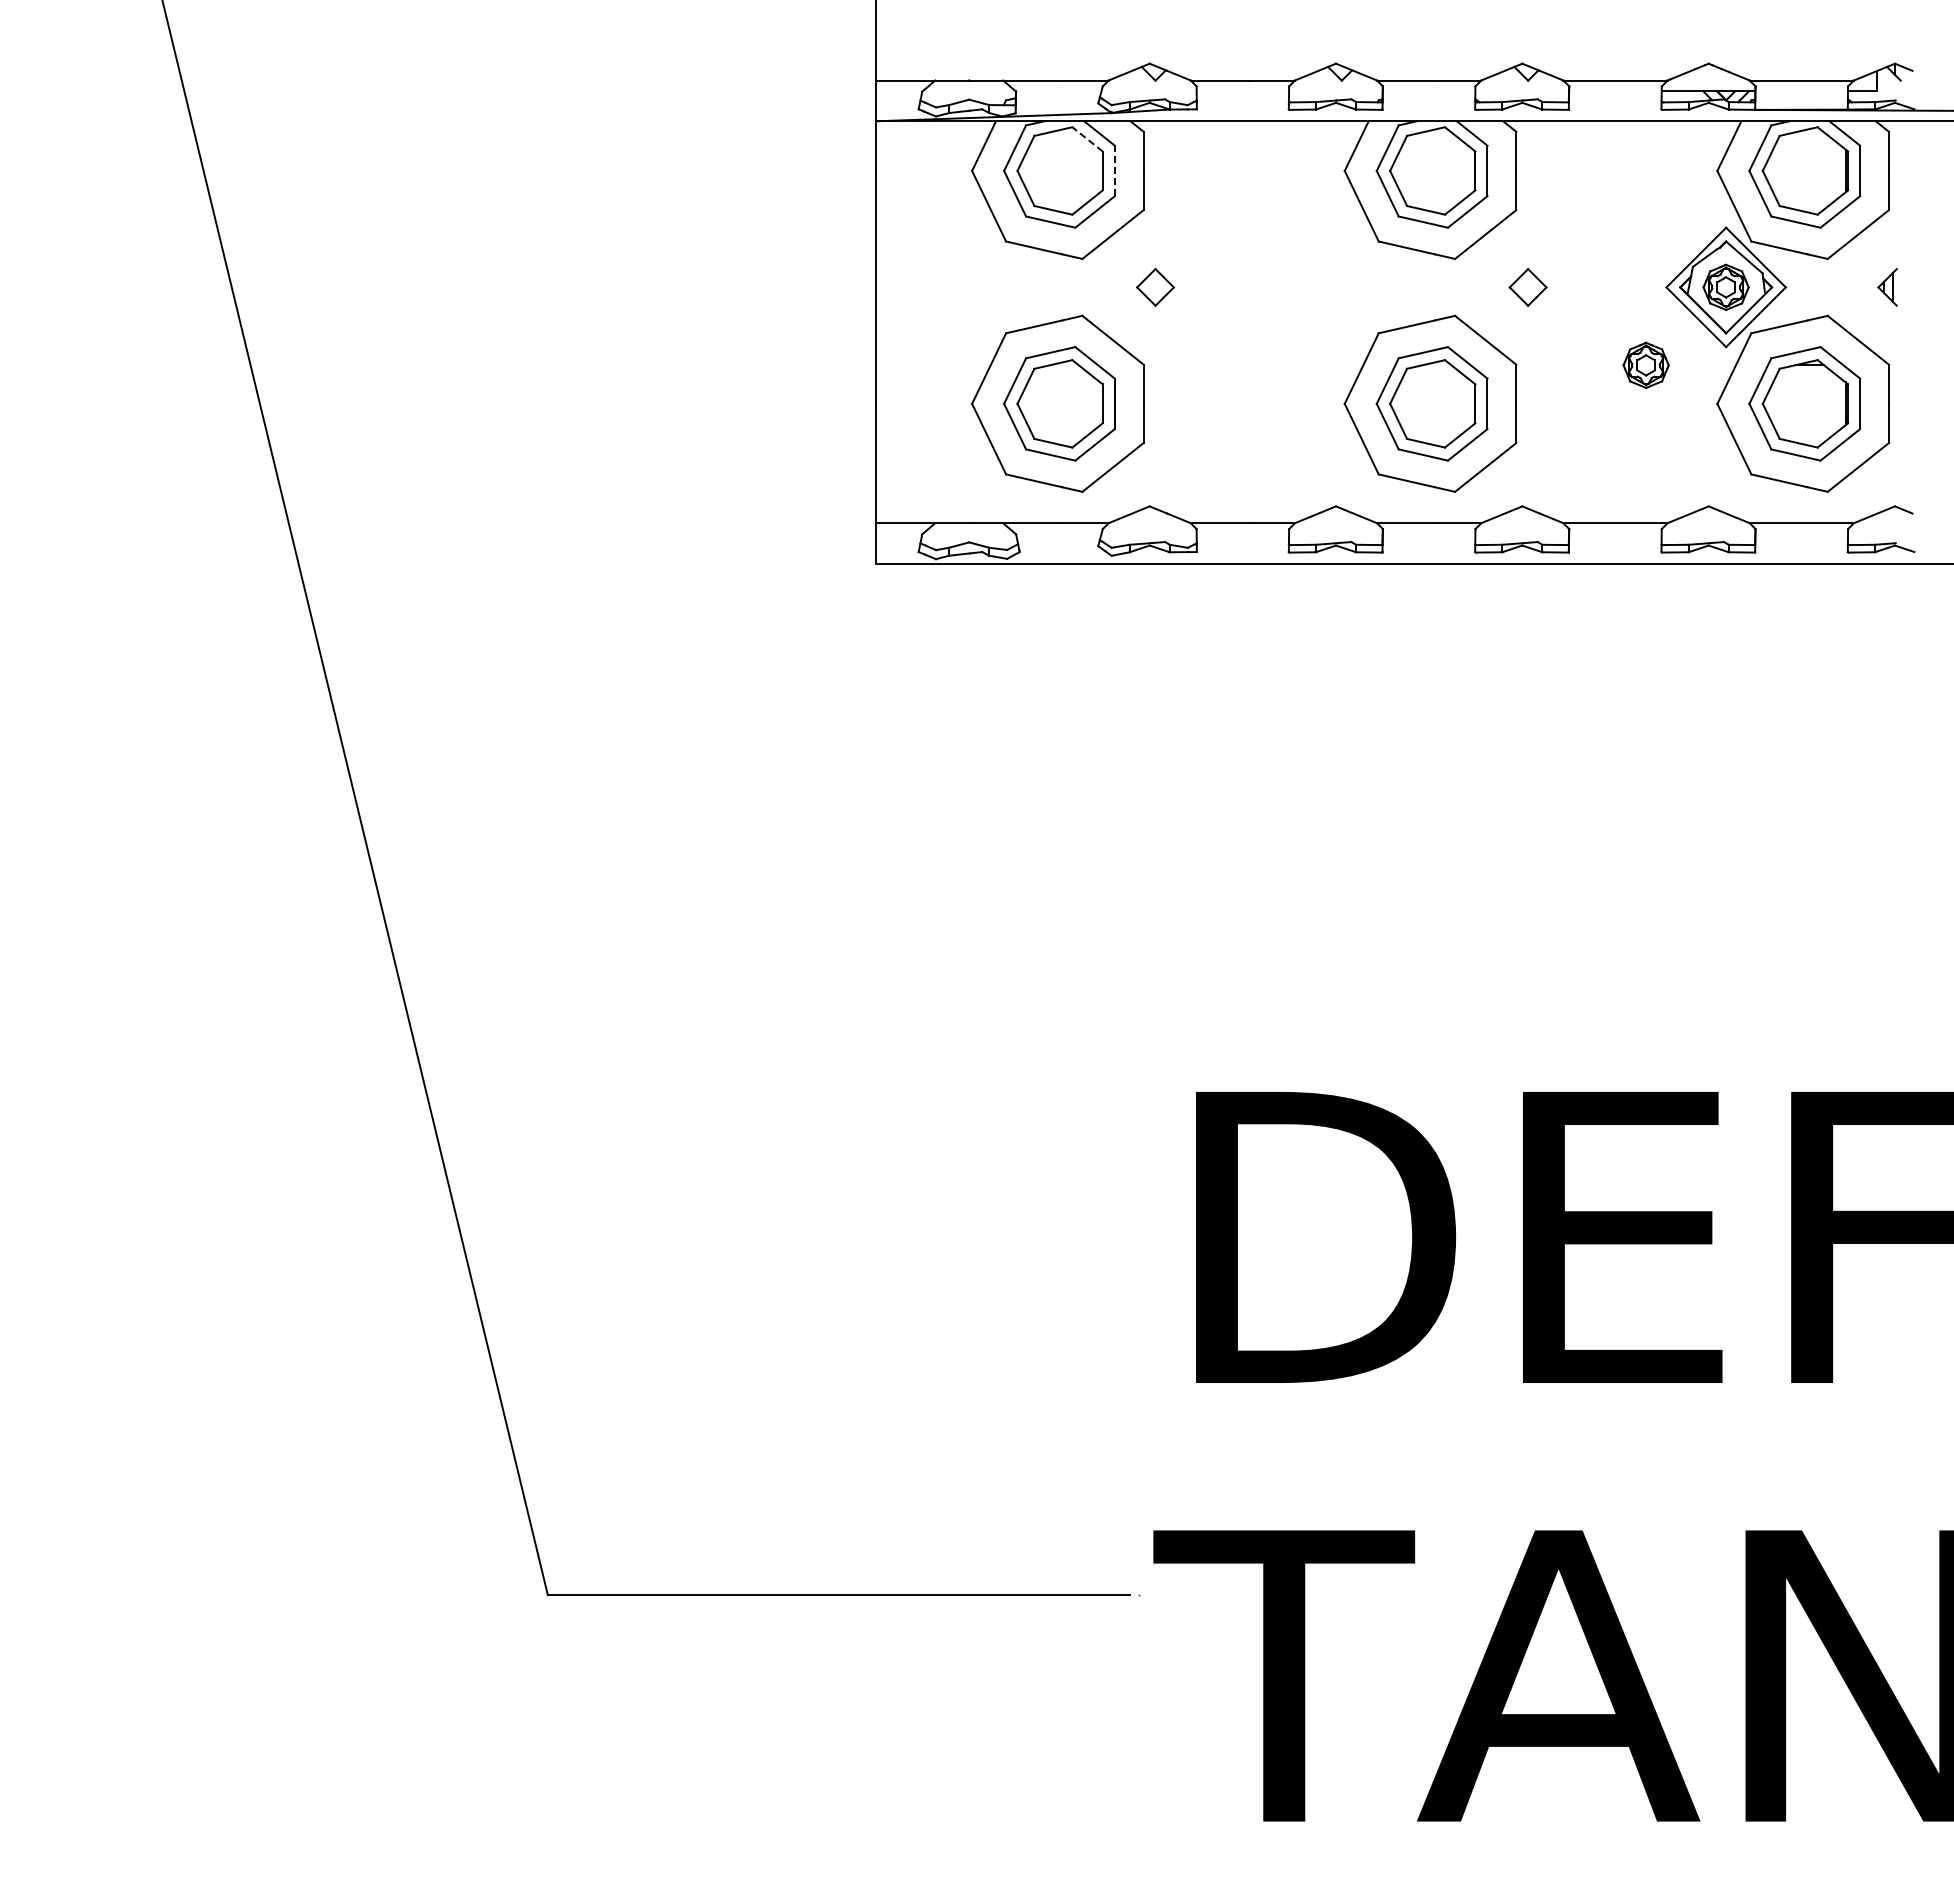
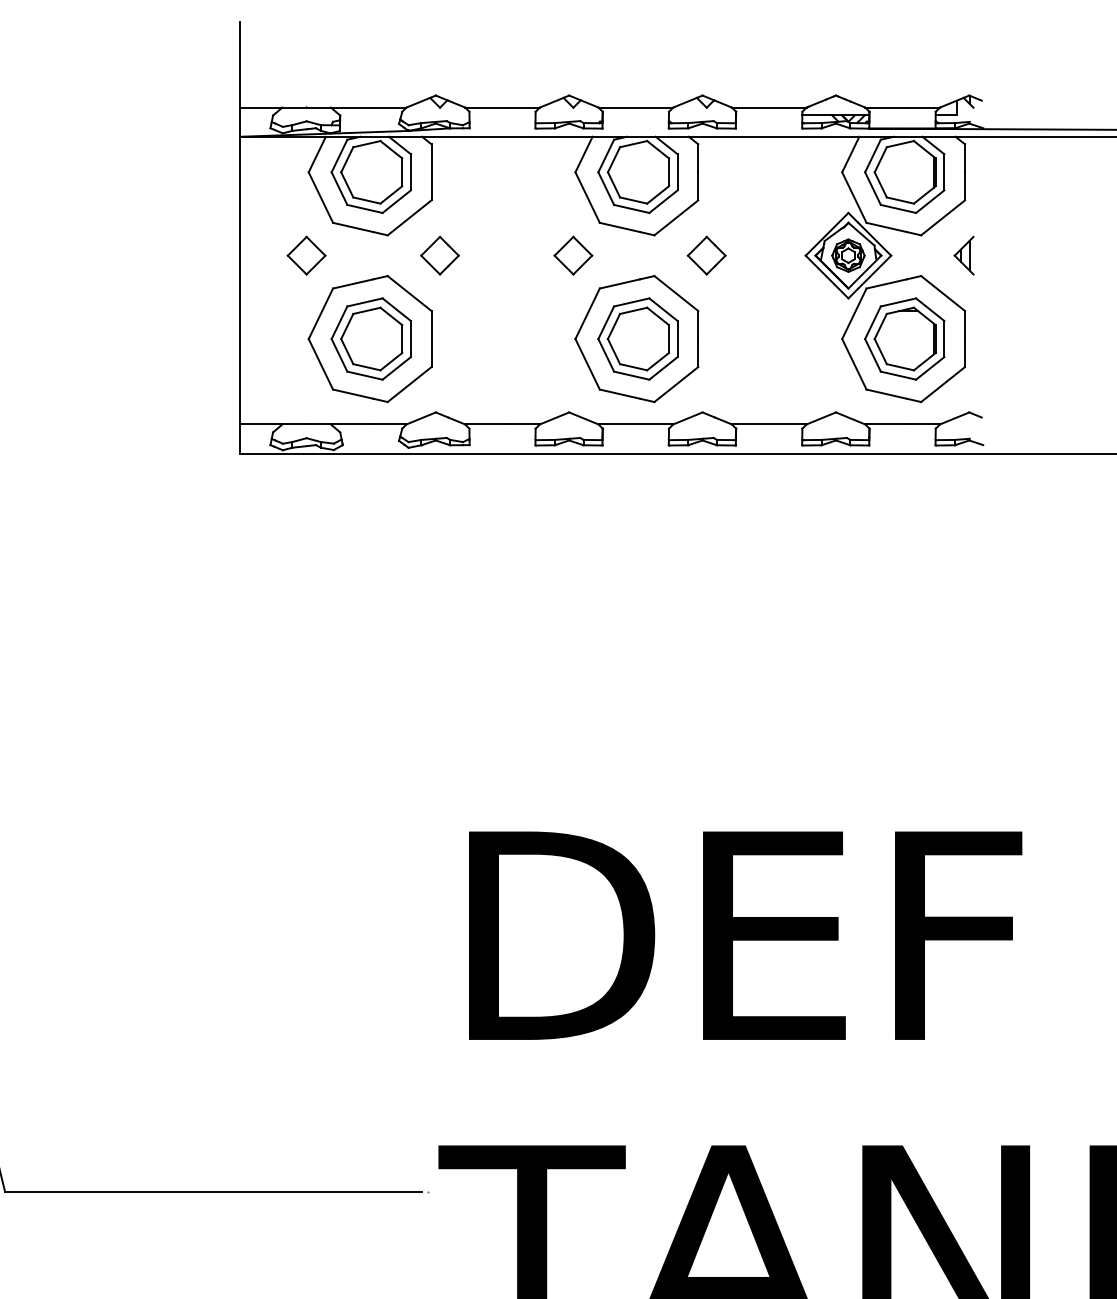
line: (1087, 139) -> (391, 149), dashed -> solid
line: (1114, 170) -> (410, 172), dashed -> solid
part: (968, 287) -> (306, 255), added
part: (1155, 287) -> (439, 255), size x1.43
part: (1341, 287) -> (573, 255), added
part: (1527, 287) -> (706, 255), size x1.43
part: (1887, 287) -> (963, 255), size x1.43
part: (1645, 364) -> (790, 310), removed

